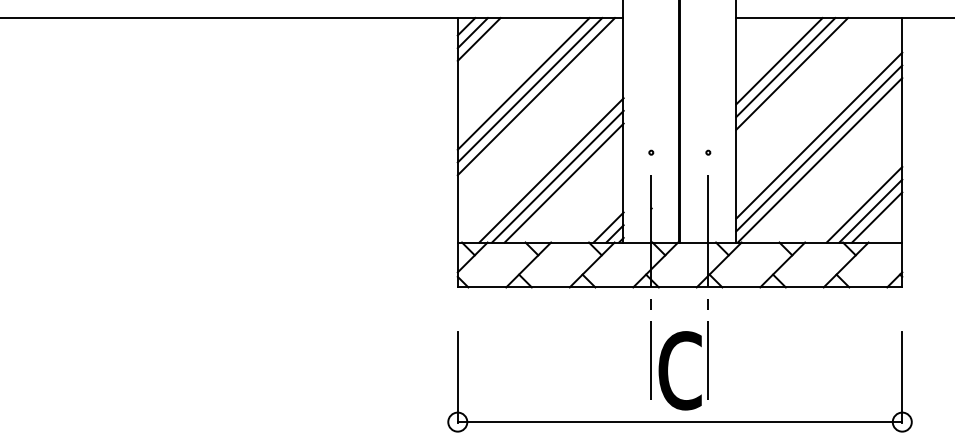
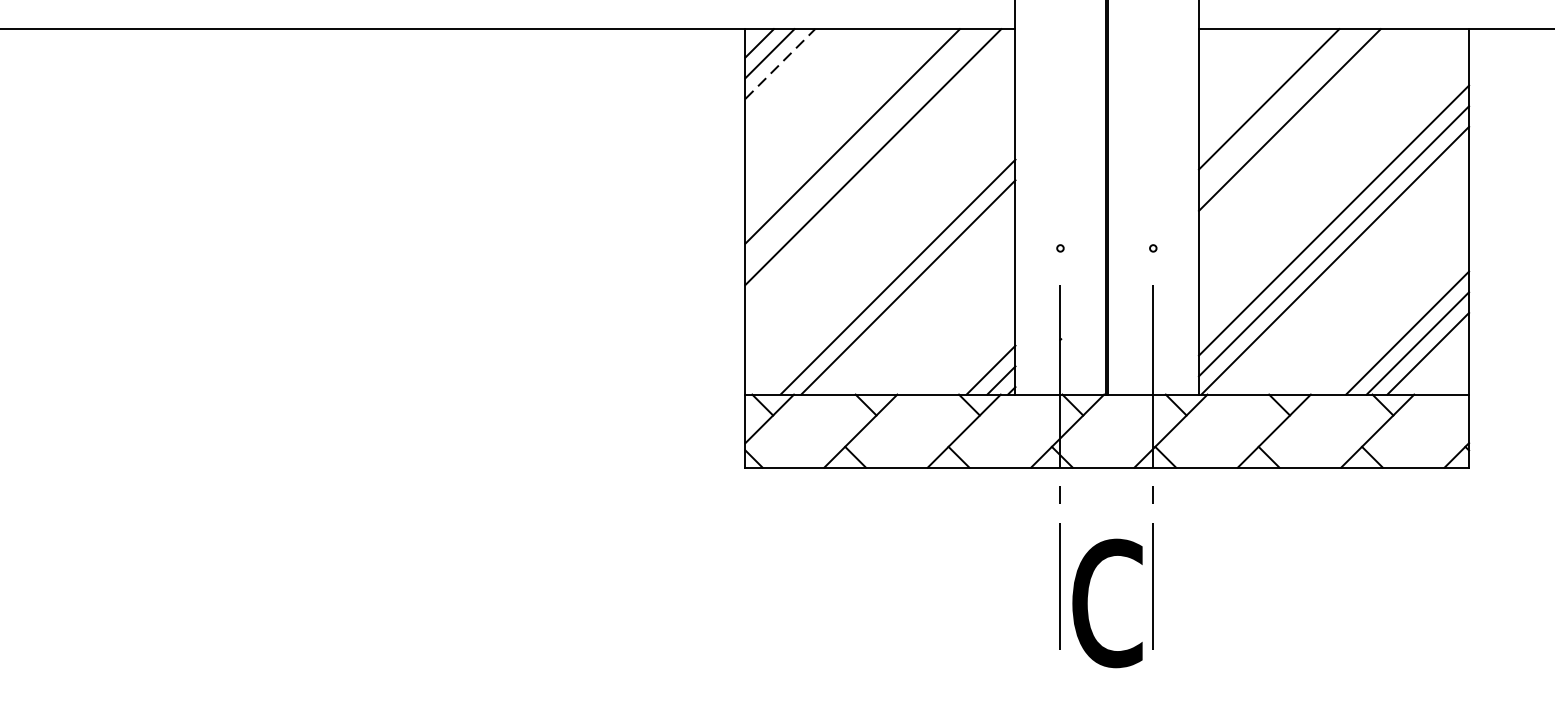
line: (479, 39) -> (780, 64), solid -> dashed
line: (785, 67) -> (1278, 109), removed
line: (529, 90) -> (862, 147), removed
line: (563, 182) -> (917, 296), removed
part: (679, 421) -> (1106, 685), removed

